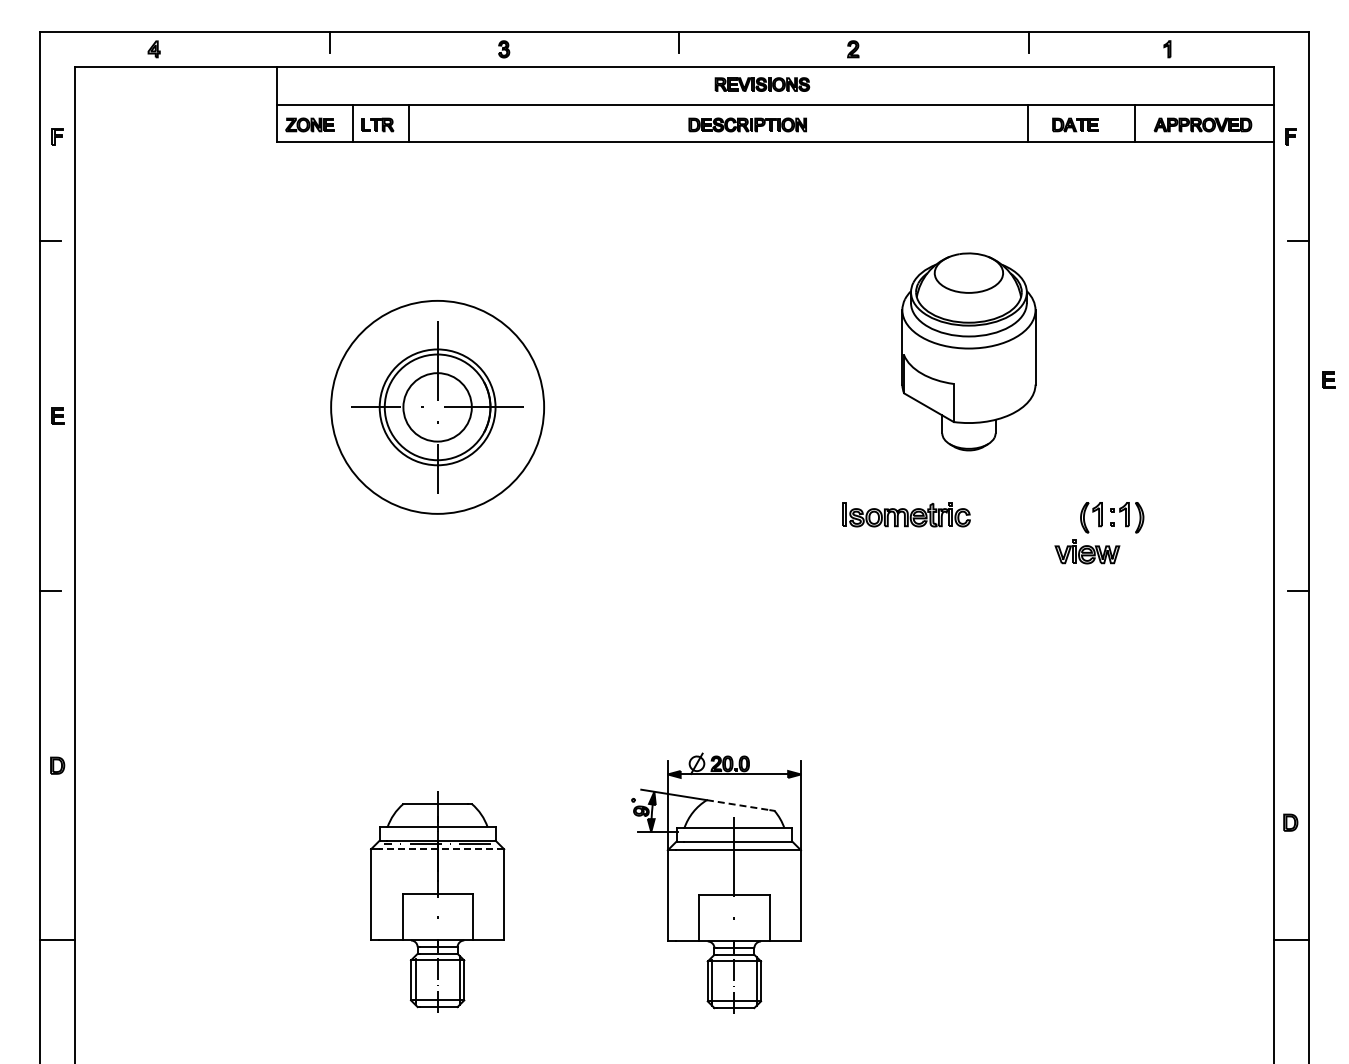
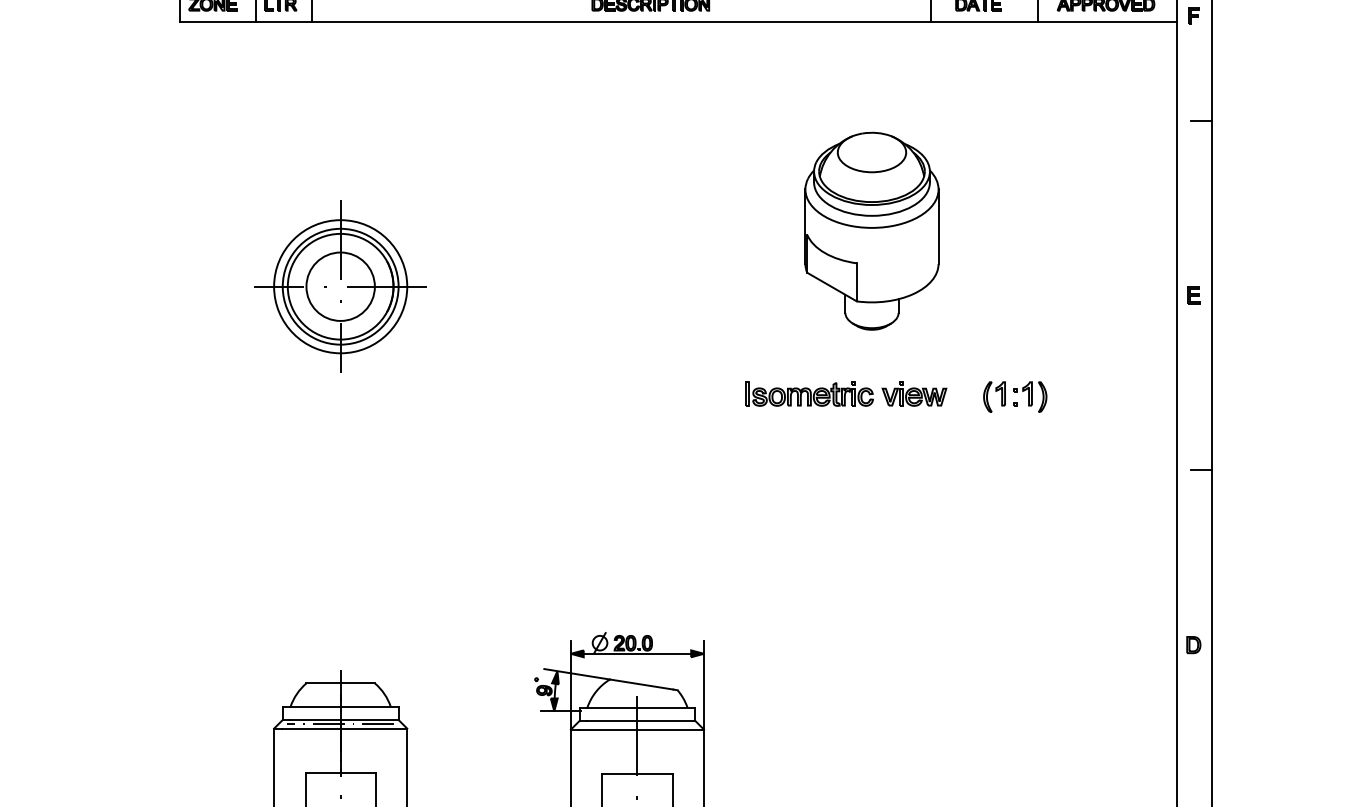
part: (1328, 379) -> (1193, 294), moved
circle: (437, 406) -> (340, 285), size x0.62
part: (1087, 551) -> (914, 393), moved
line: (739, 805) -> (642, 684), dashed -> solid
part: (1290, 822) -> (1193, 644), moved
line: (441, 849) -> (344, 728), dashed -> solid

